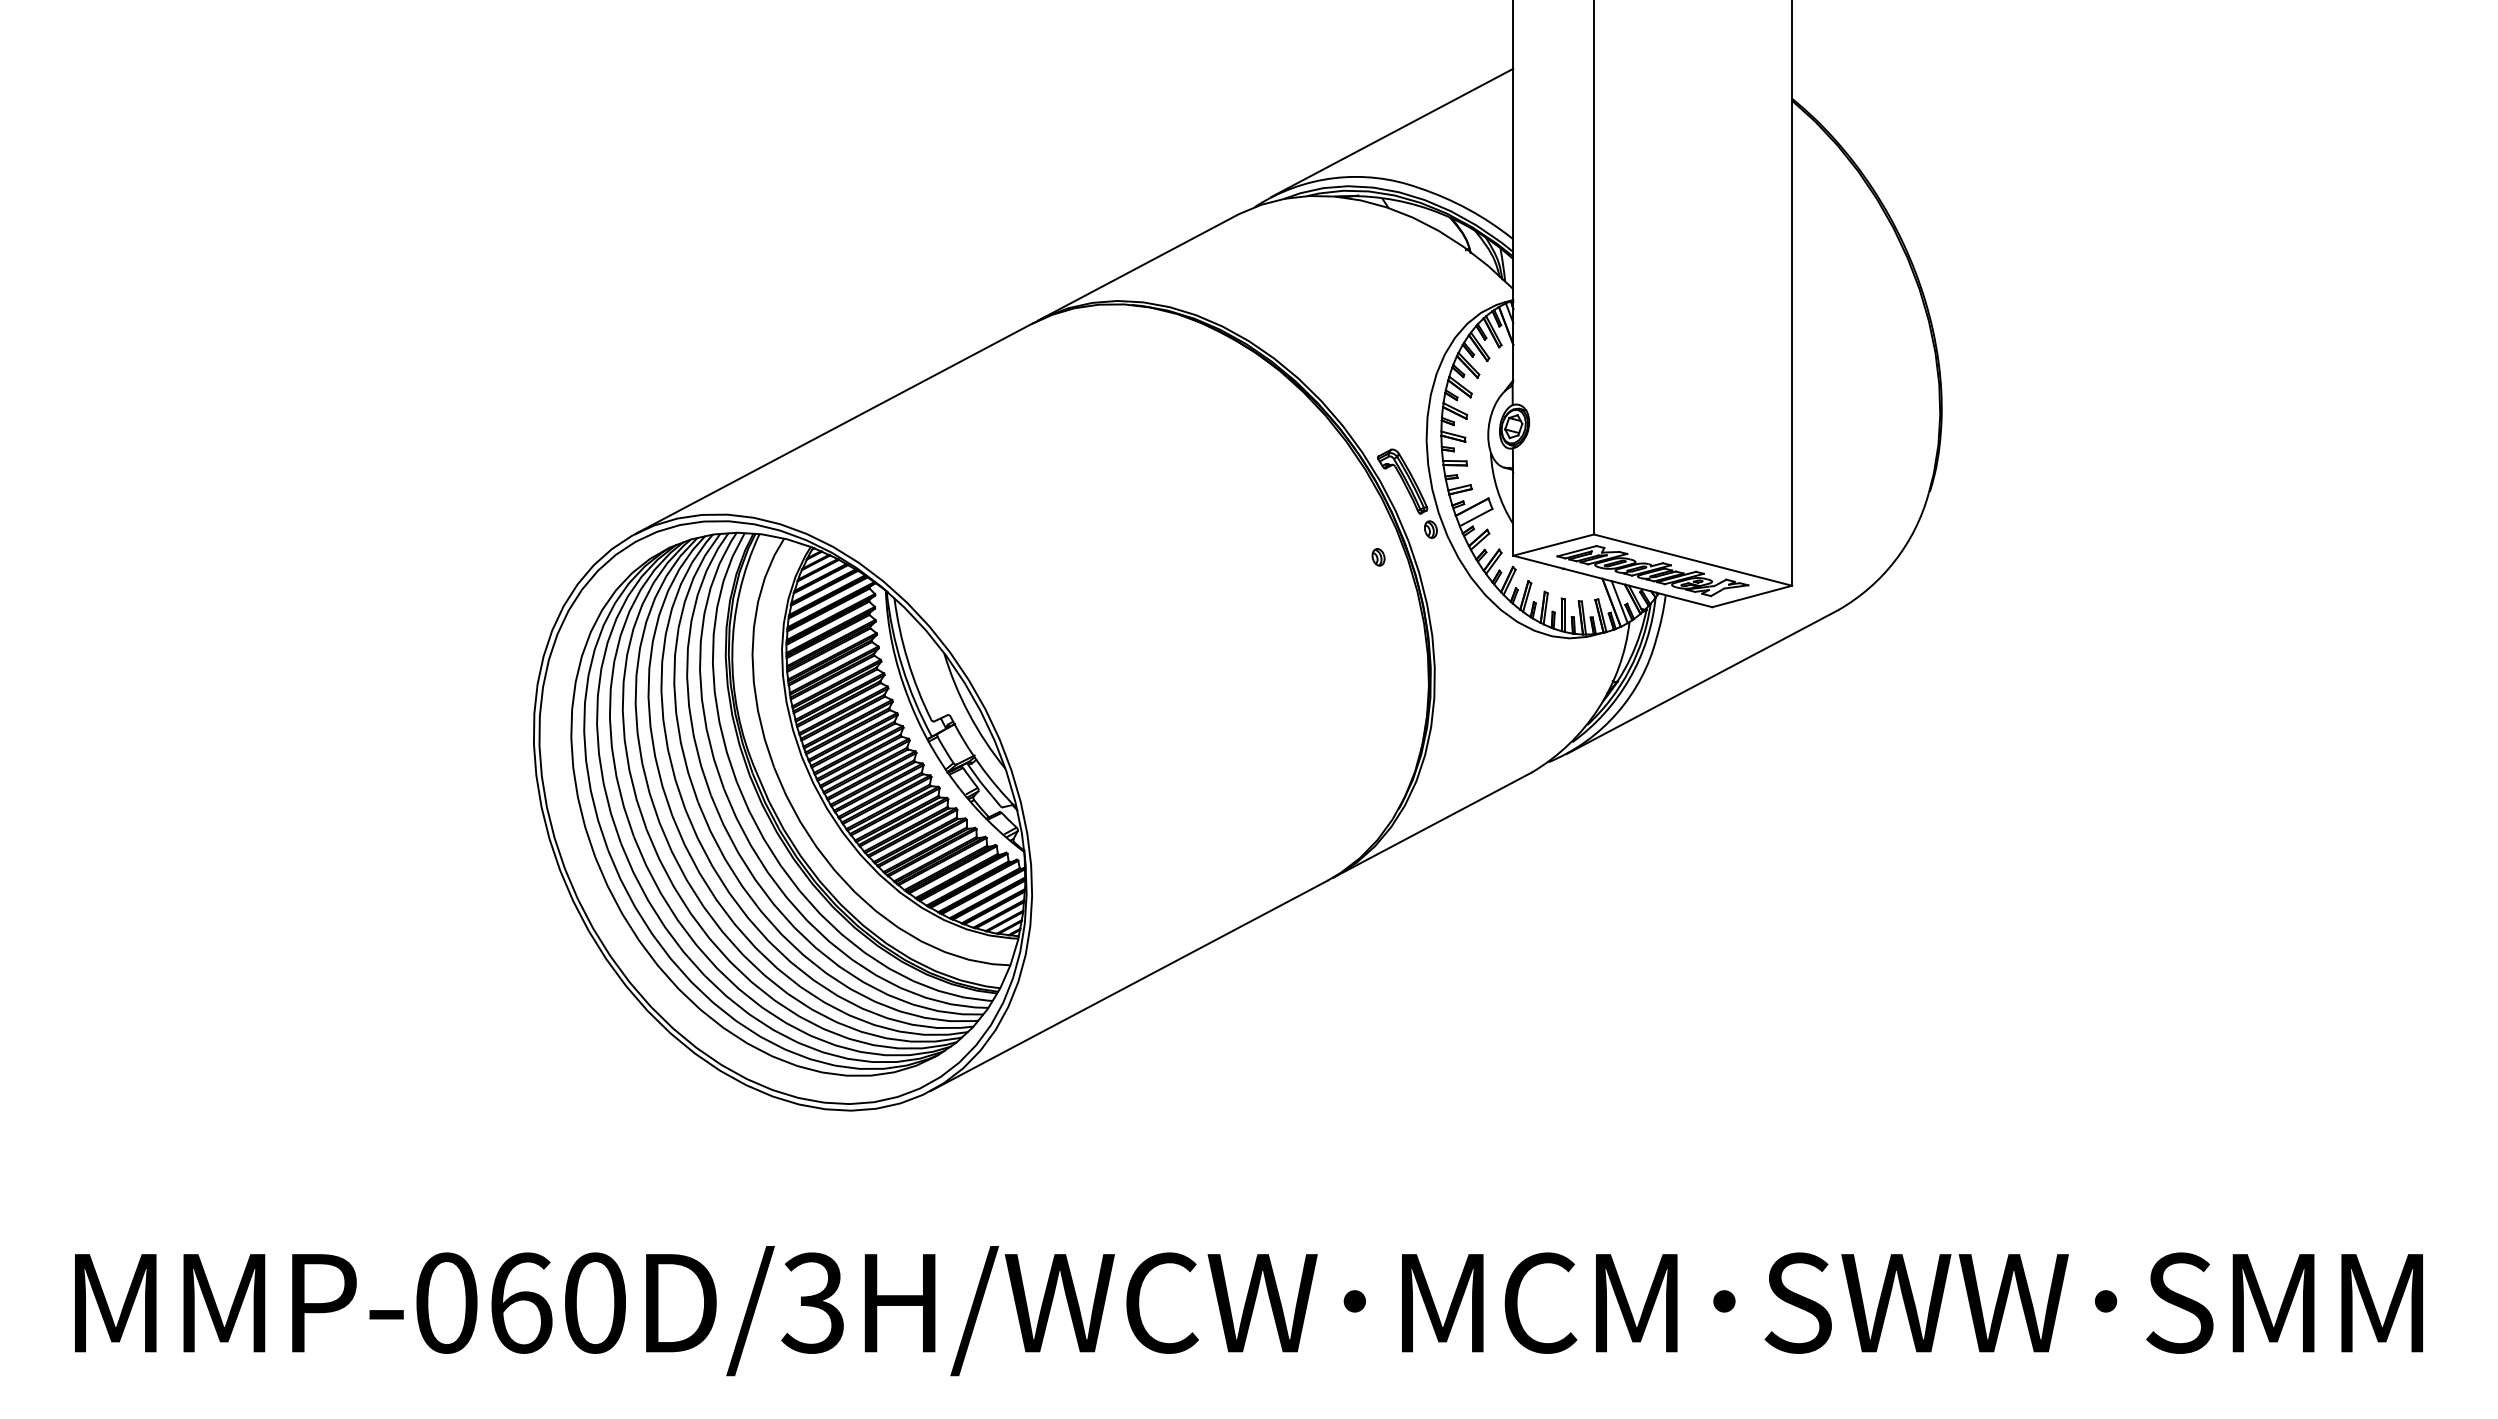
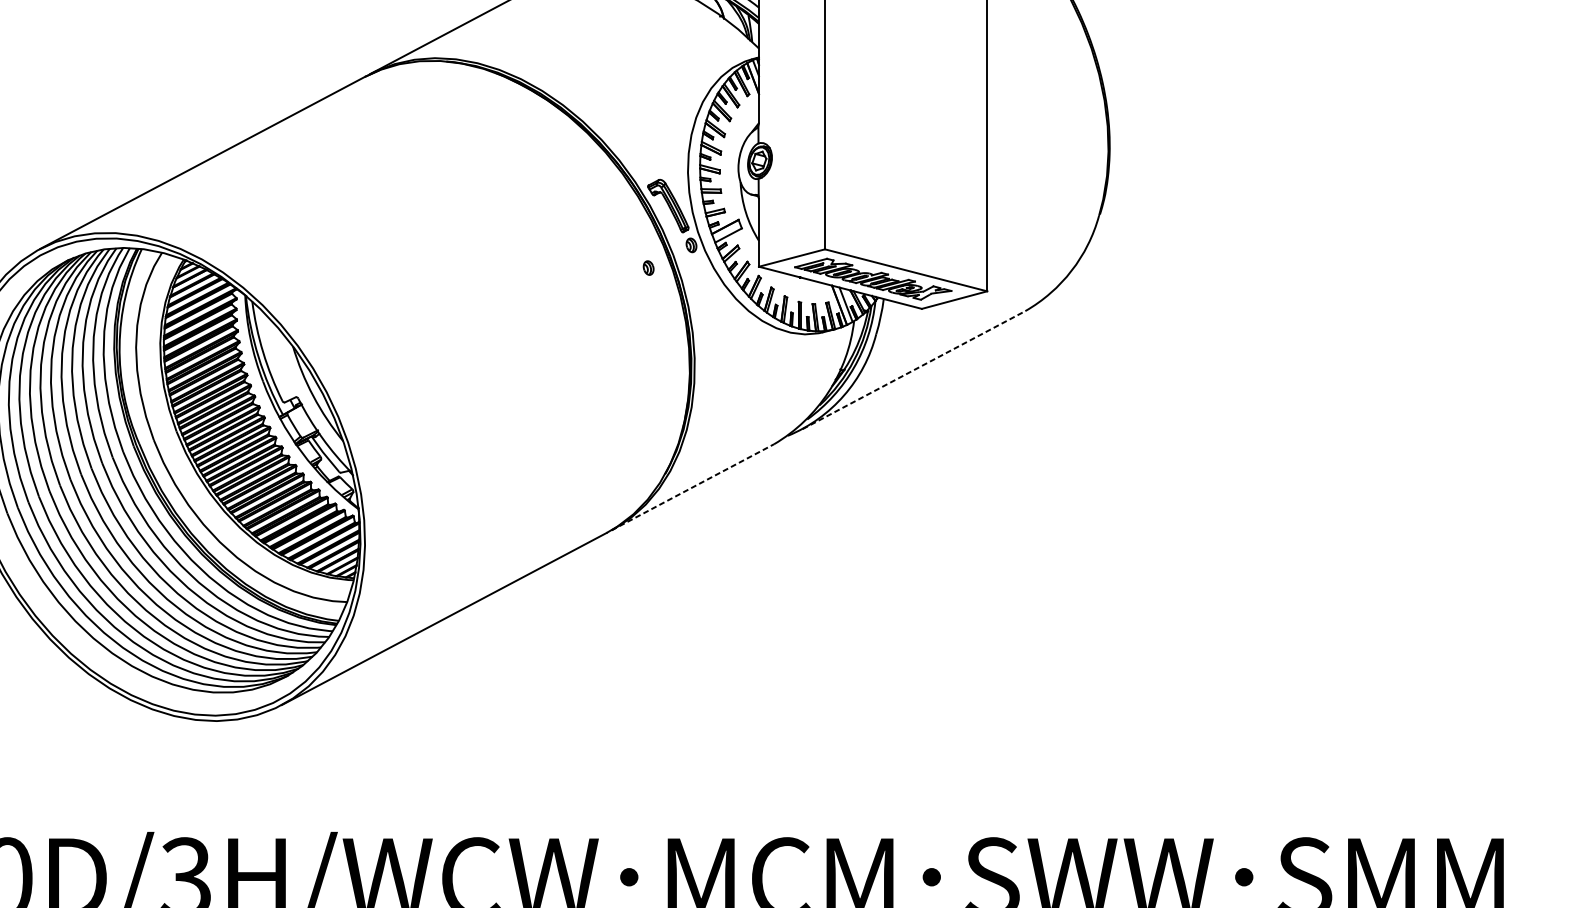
line: (1702, 681) -> (913, 369), solid -> dashed
line: (1432, 824) -> (692, 486), solid -> dashed

